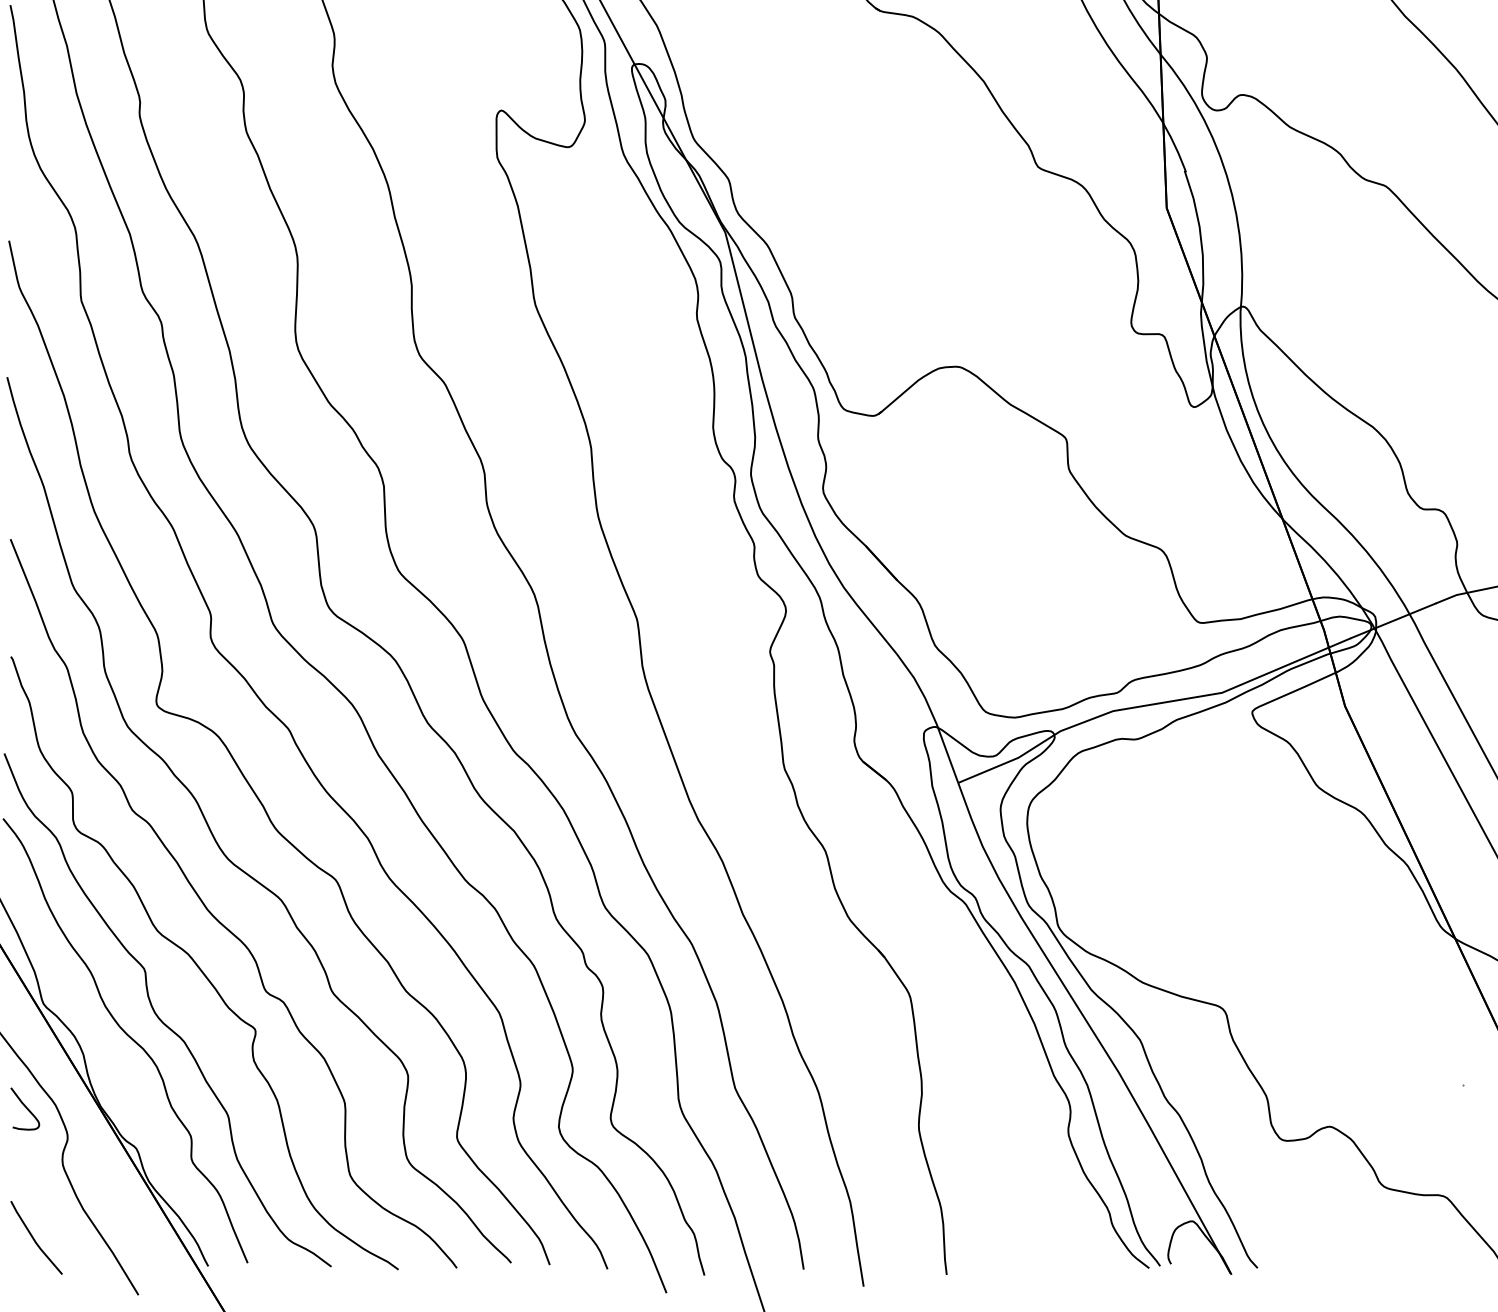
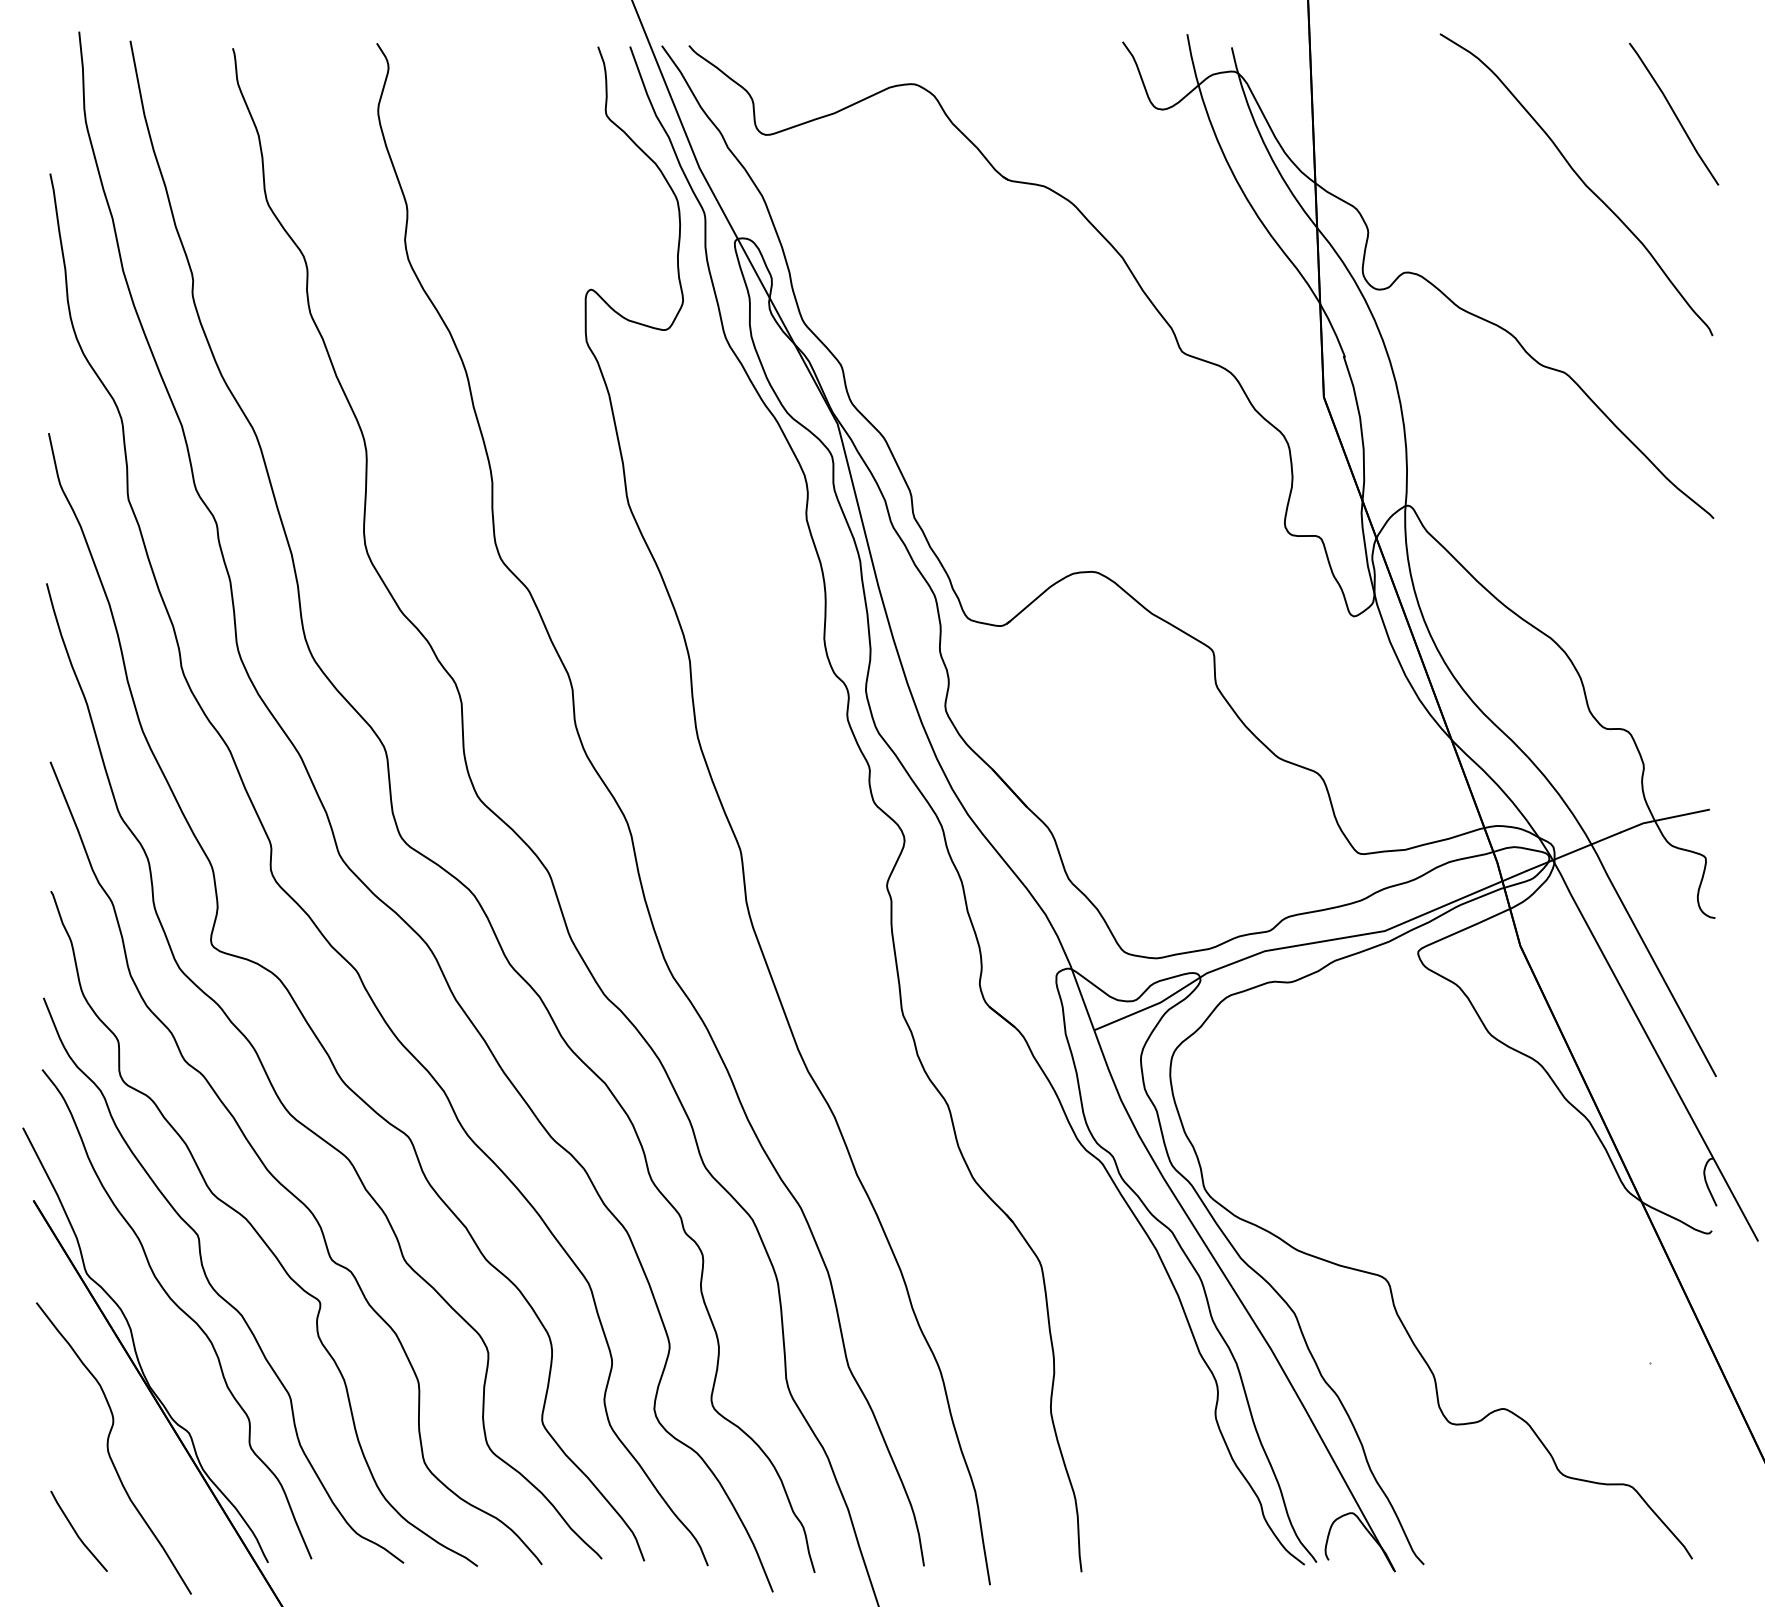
curve: (26, 1108) -> (67, 1388), removed

